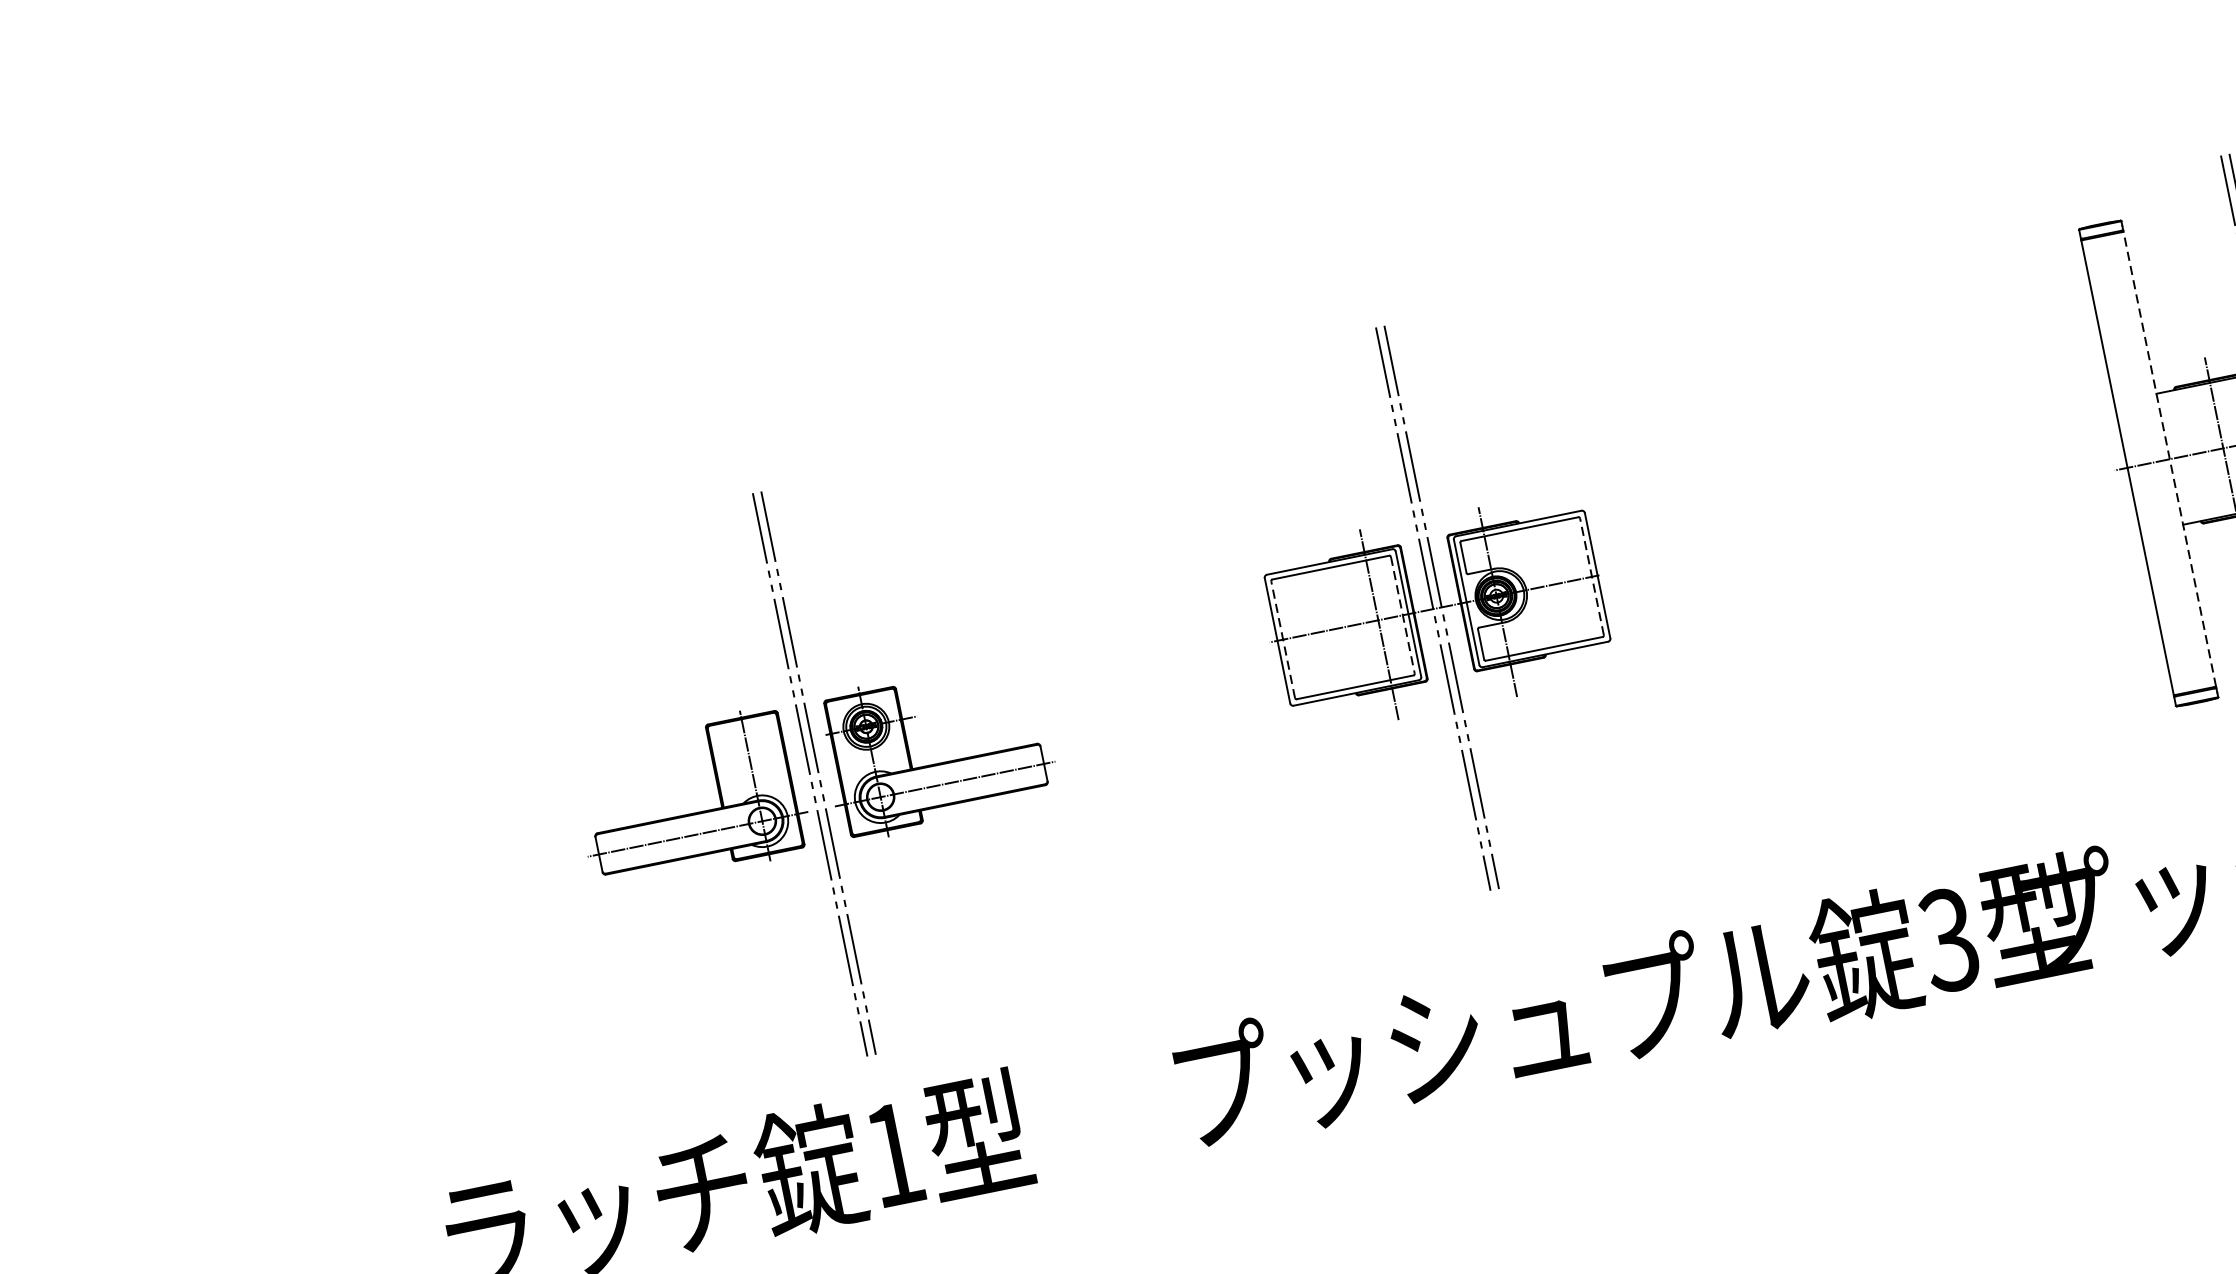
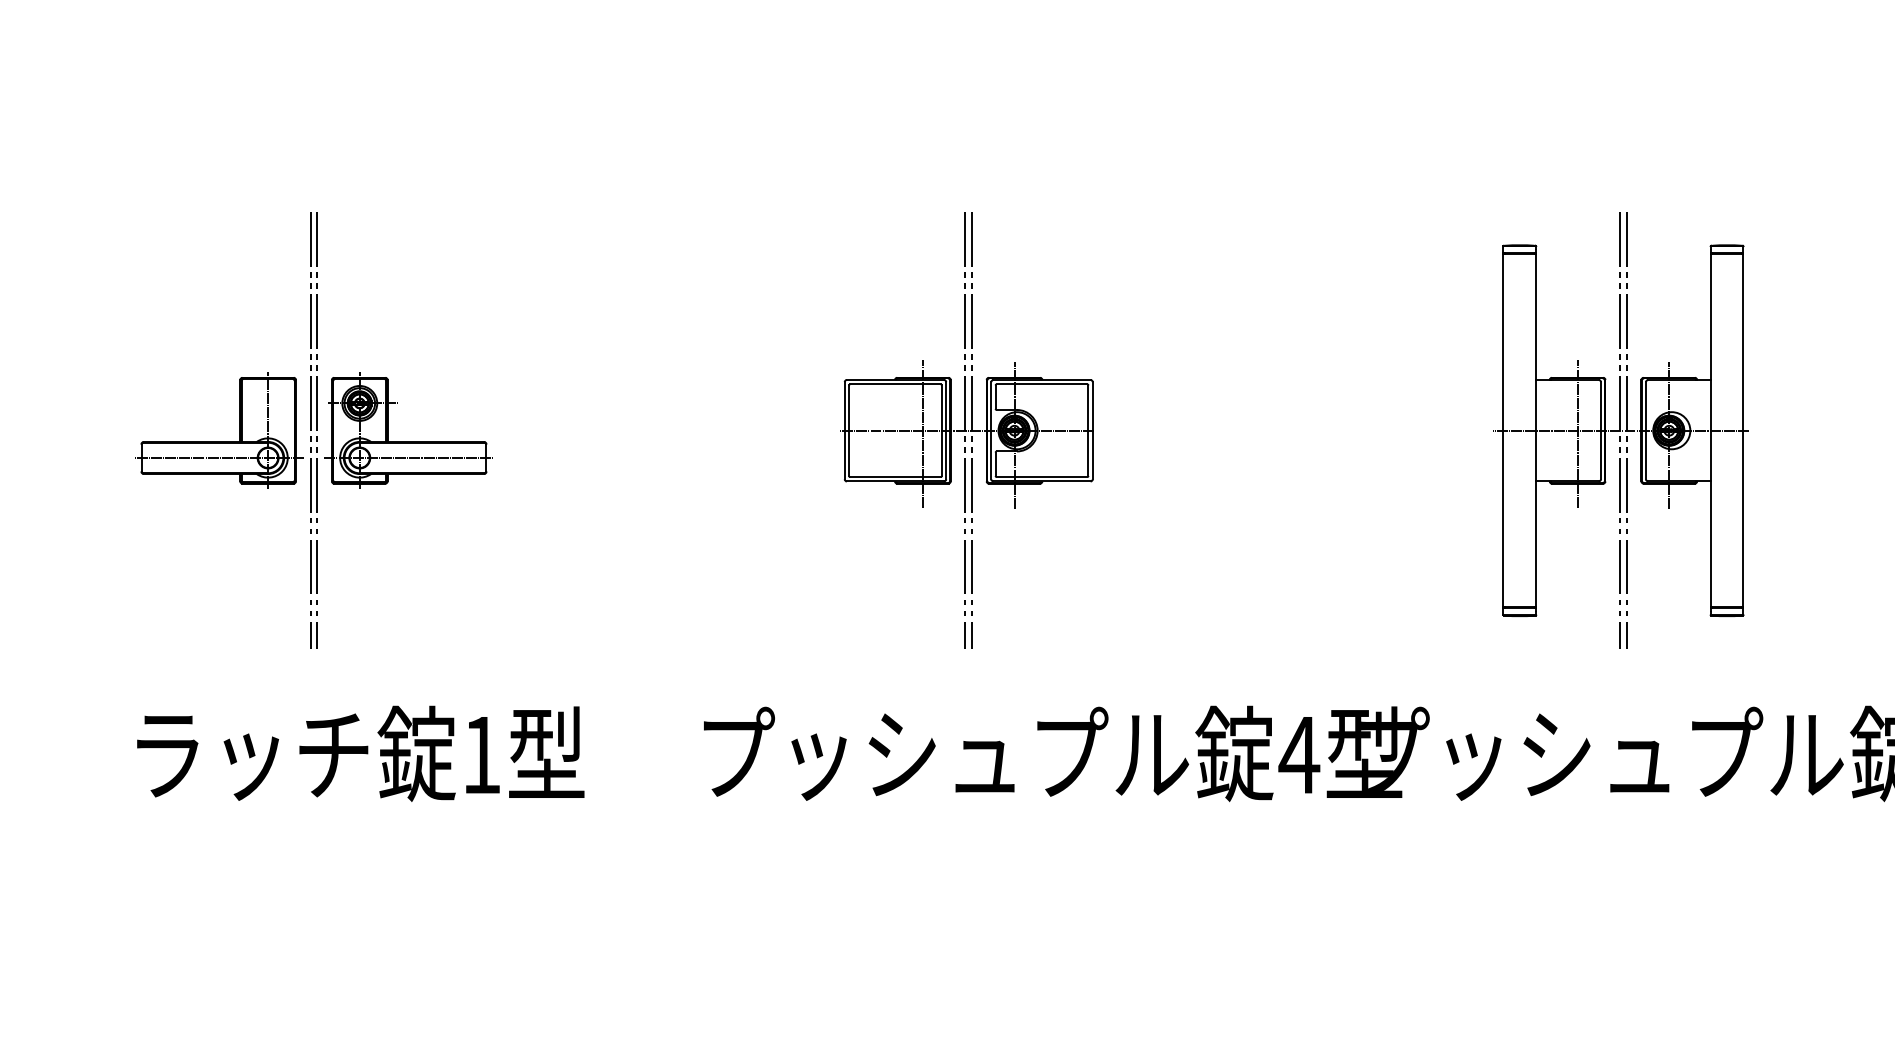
line: (2170, 458) -> (1536, 430), dashed -> solid
line: (1592, 576) -> (1088, 430), dashed -> solid
line: (1402, 616) -> (941, 431), dashed -> solid
line: (1283, 639) -> (849, 430), dashed -> solid
part: (813, 773) -> (313, 430), moved
text: (1949, 939) -> (1299, 754), 3 -> 4

